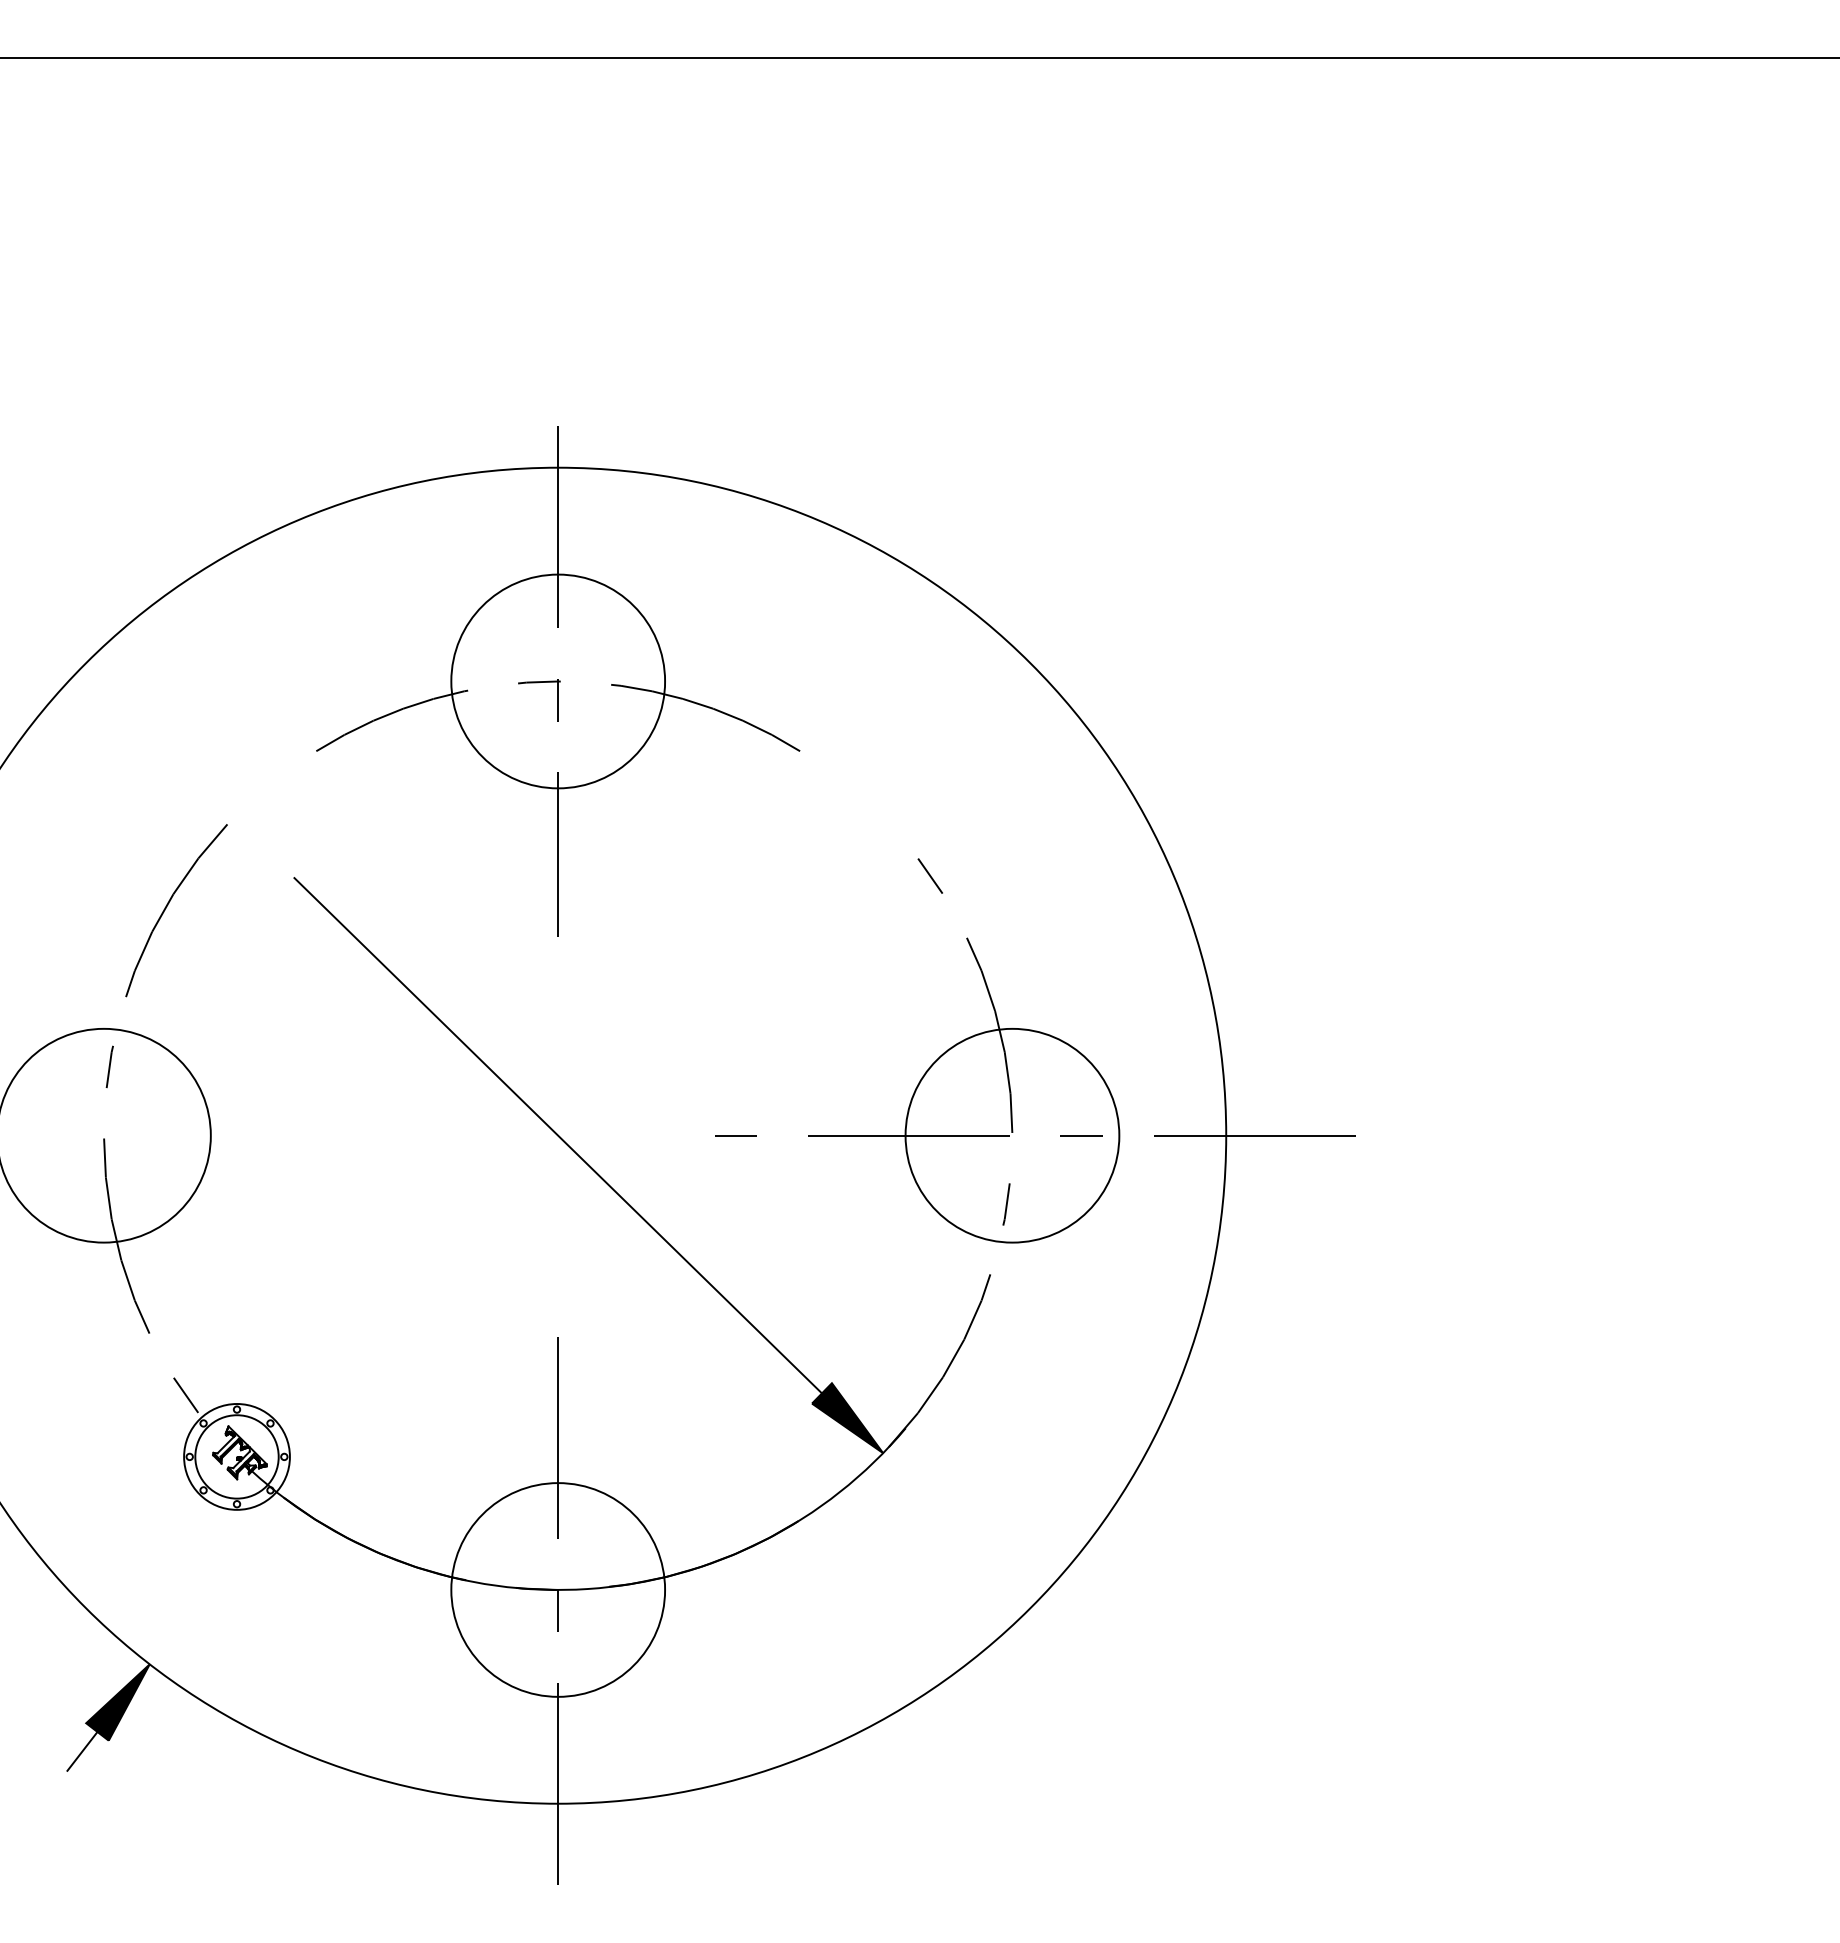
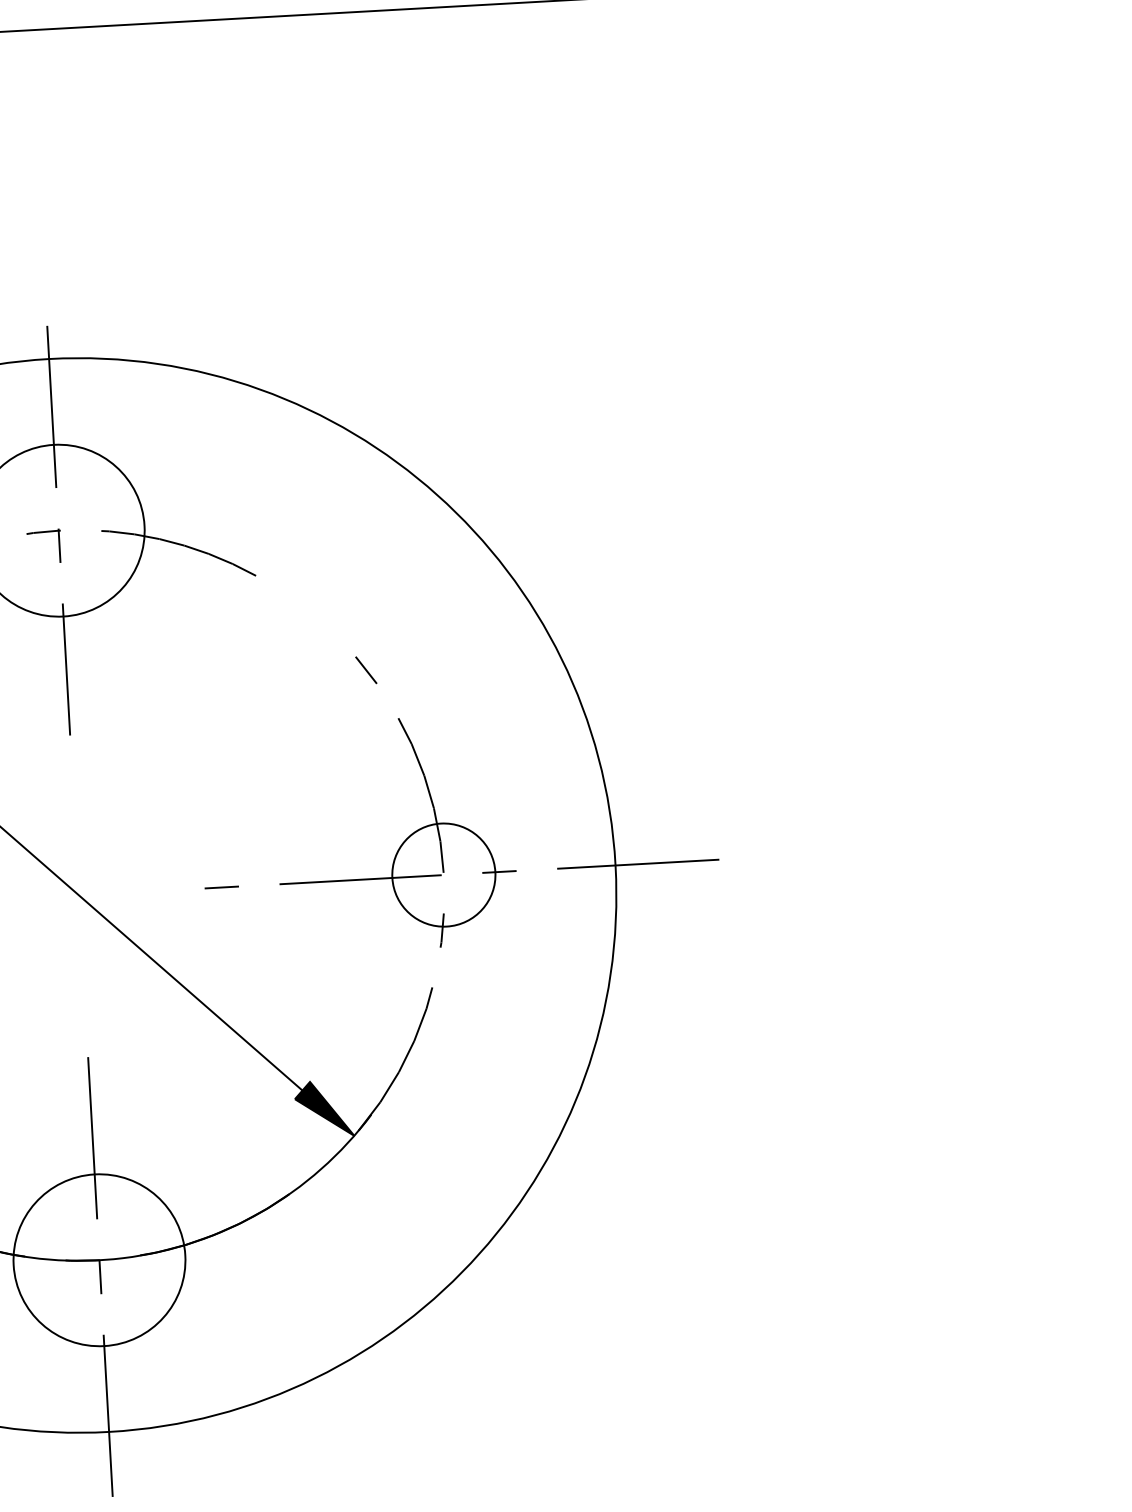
circle: (1012, 1135) -> (443, 874), size x0.6

